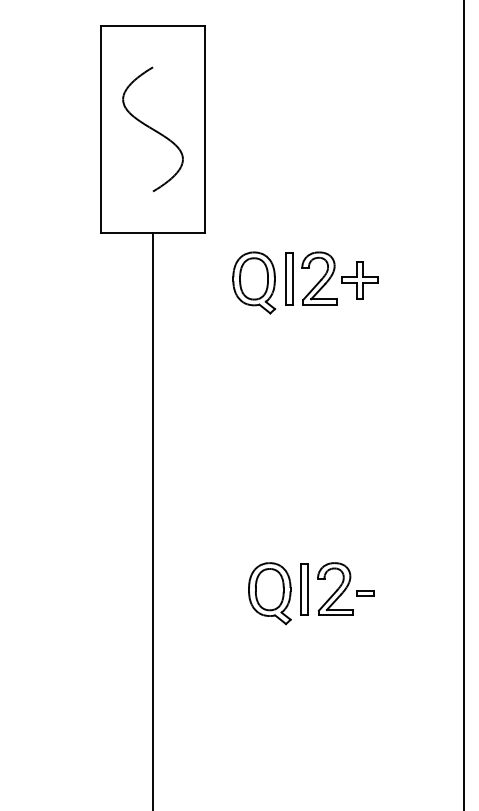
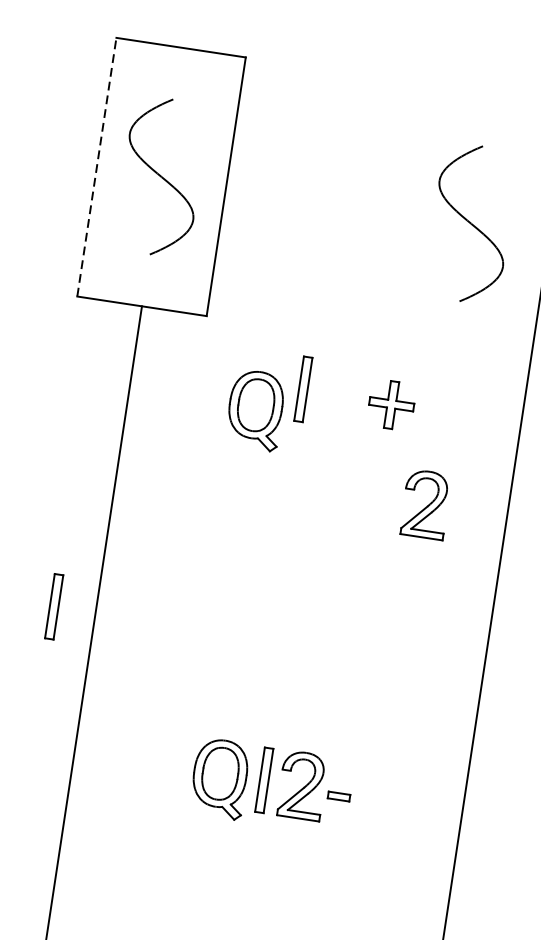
line: (101, 129) -> (97, 167), solid -> dashed
part: (400, 129) -> (470, 223), added
part: (319, 278) -> (425, 504), moved
part: (254, 282) -> (255, 409), moved
part: (119, 478) -> (53, 606), added

